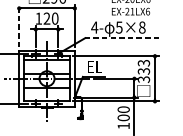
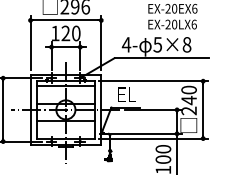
text: (132, 11) -> (174, 24), EX-21LX6 -> EX-20LX6
line: (19, 25) -> (30, 42), dashed -> solid
line: (122, 38) -> (161, 58), dashed -> solid
text: (143, 71) -> (188, 100), 333 -> 240

